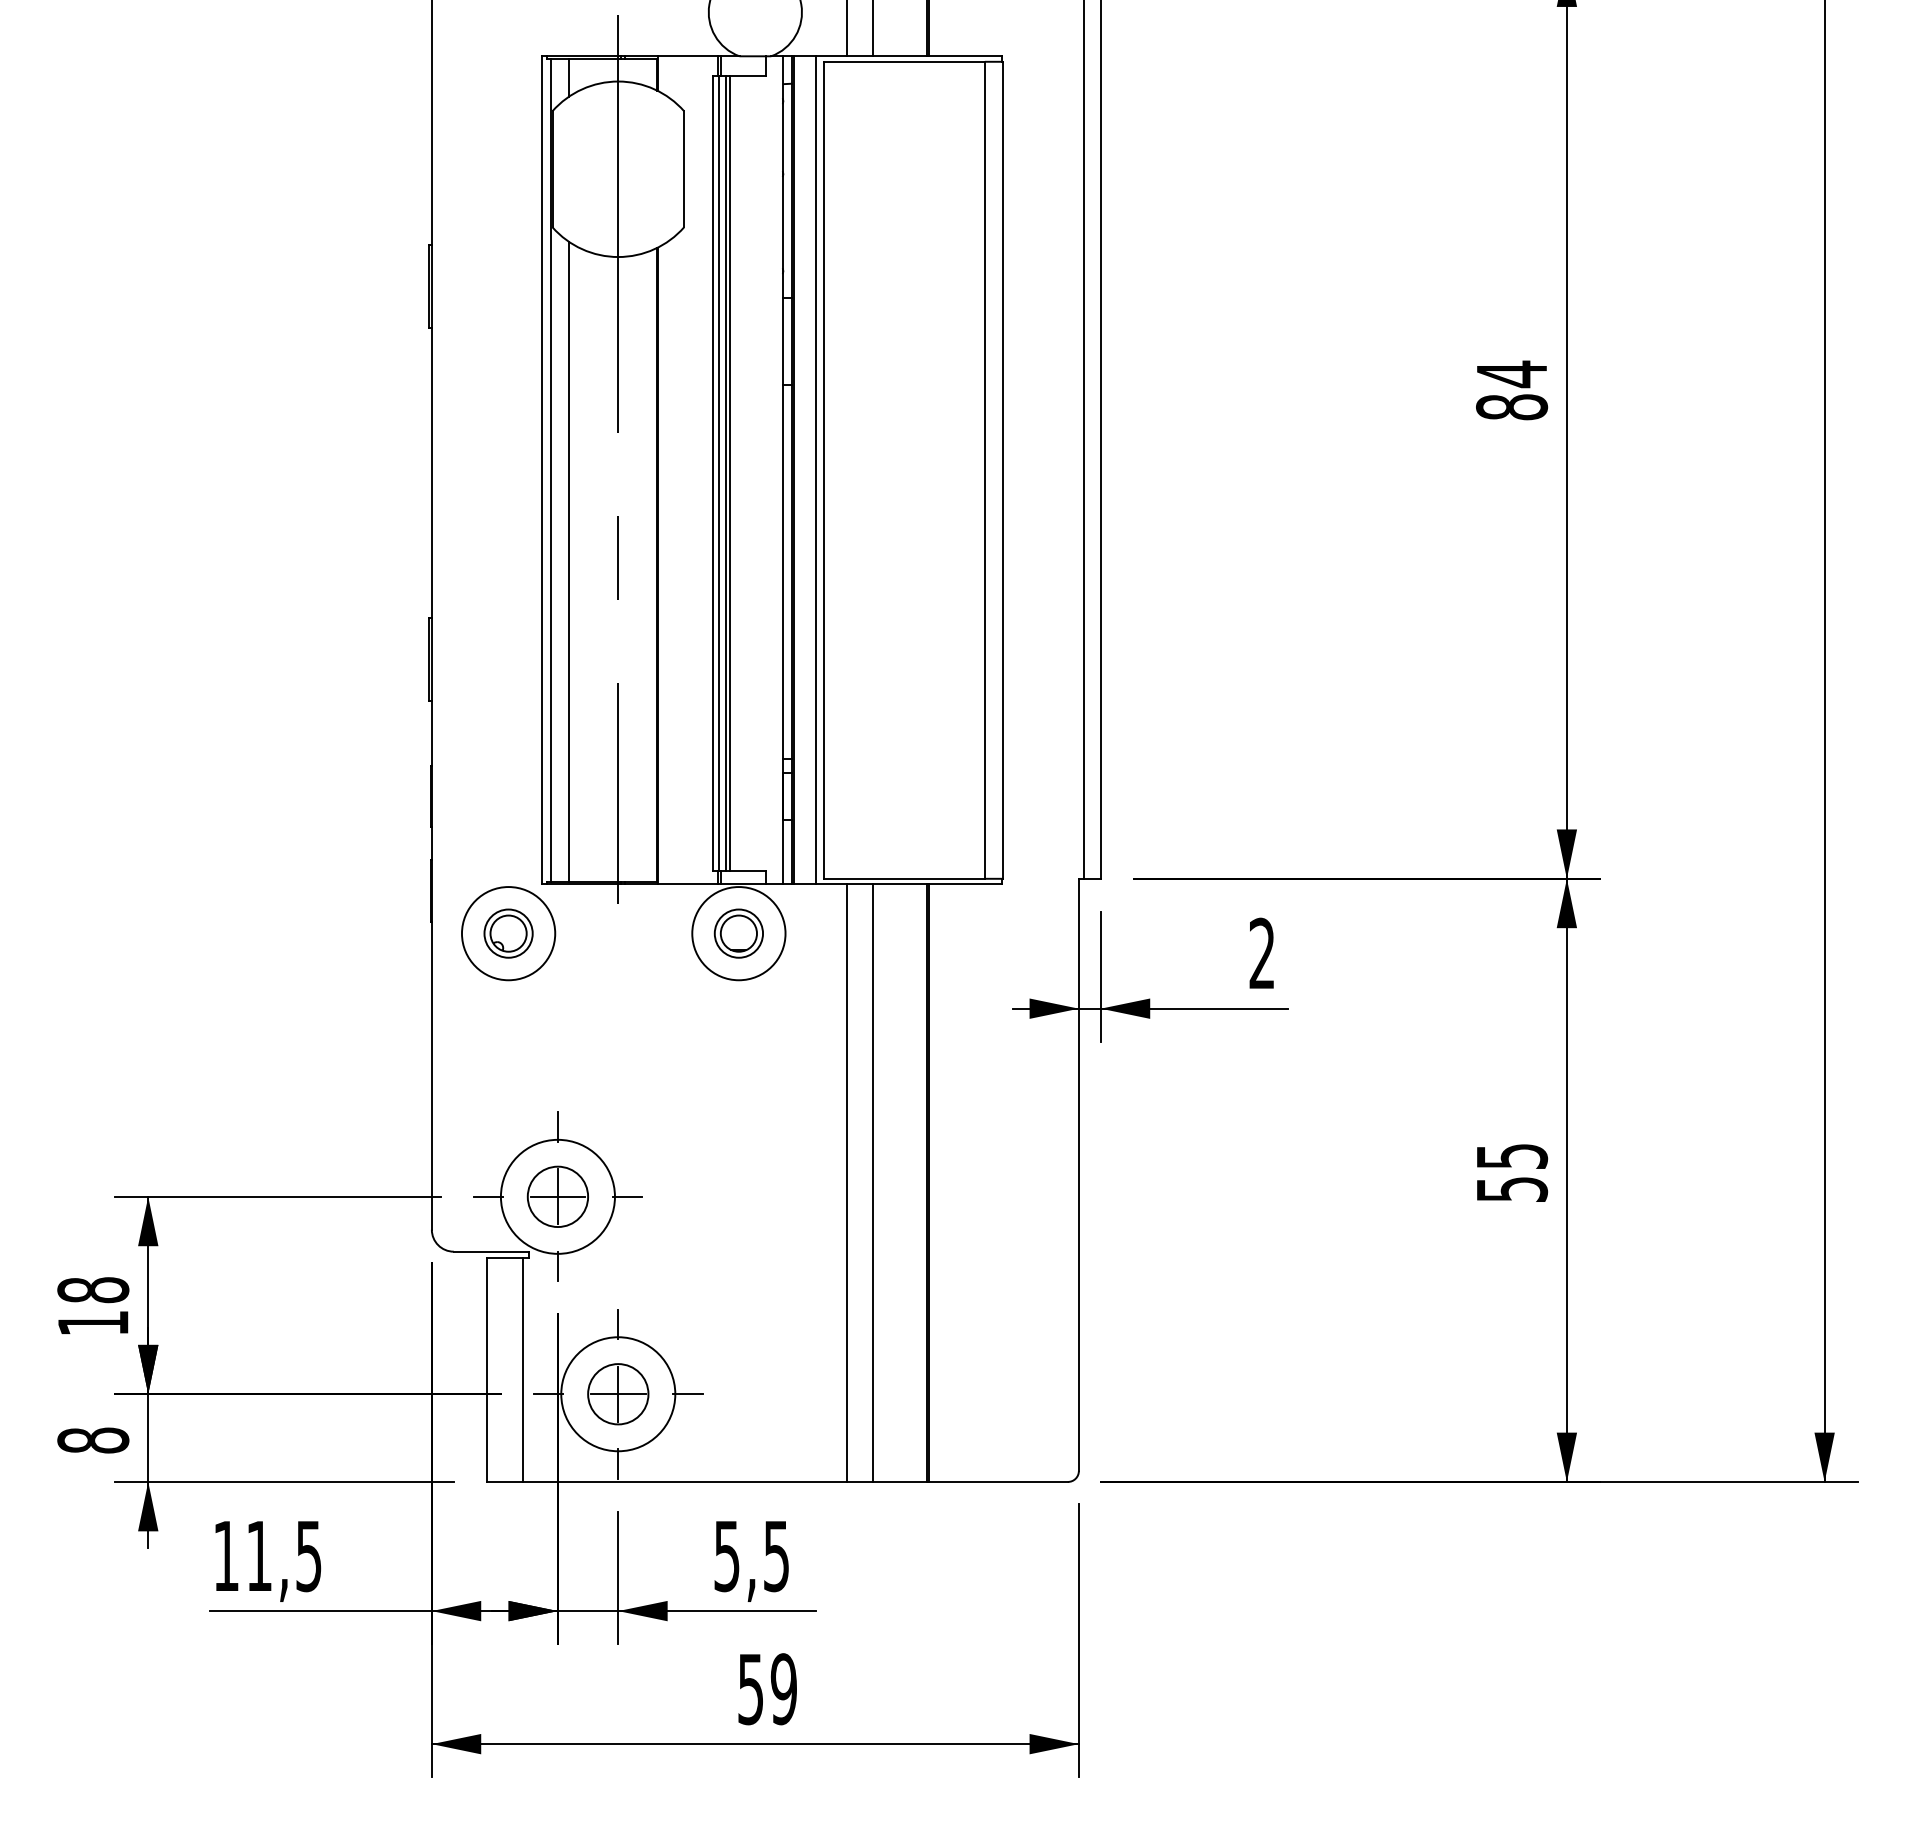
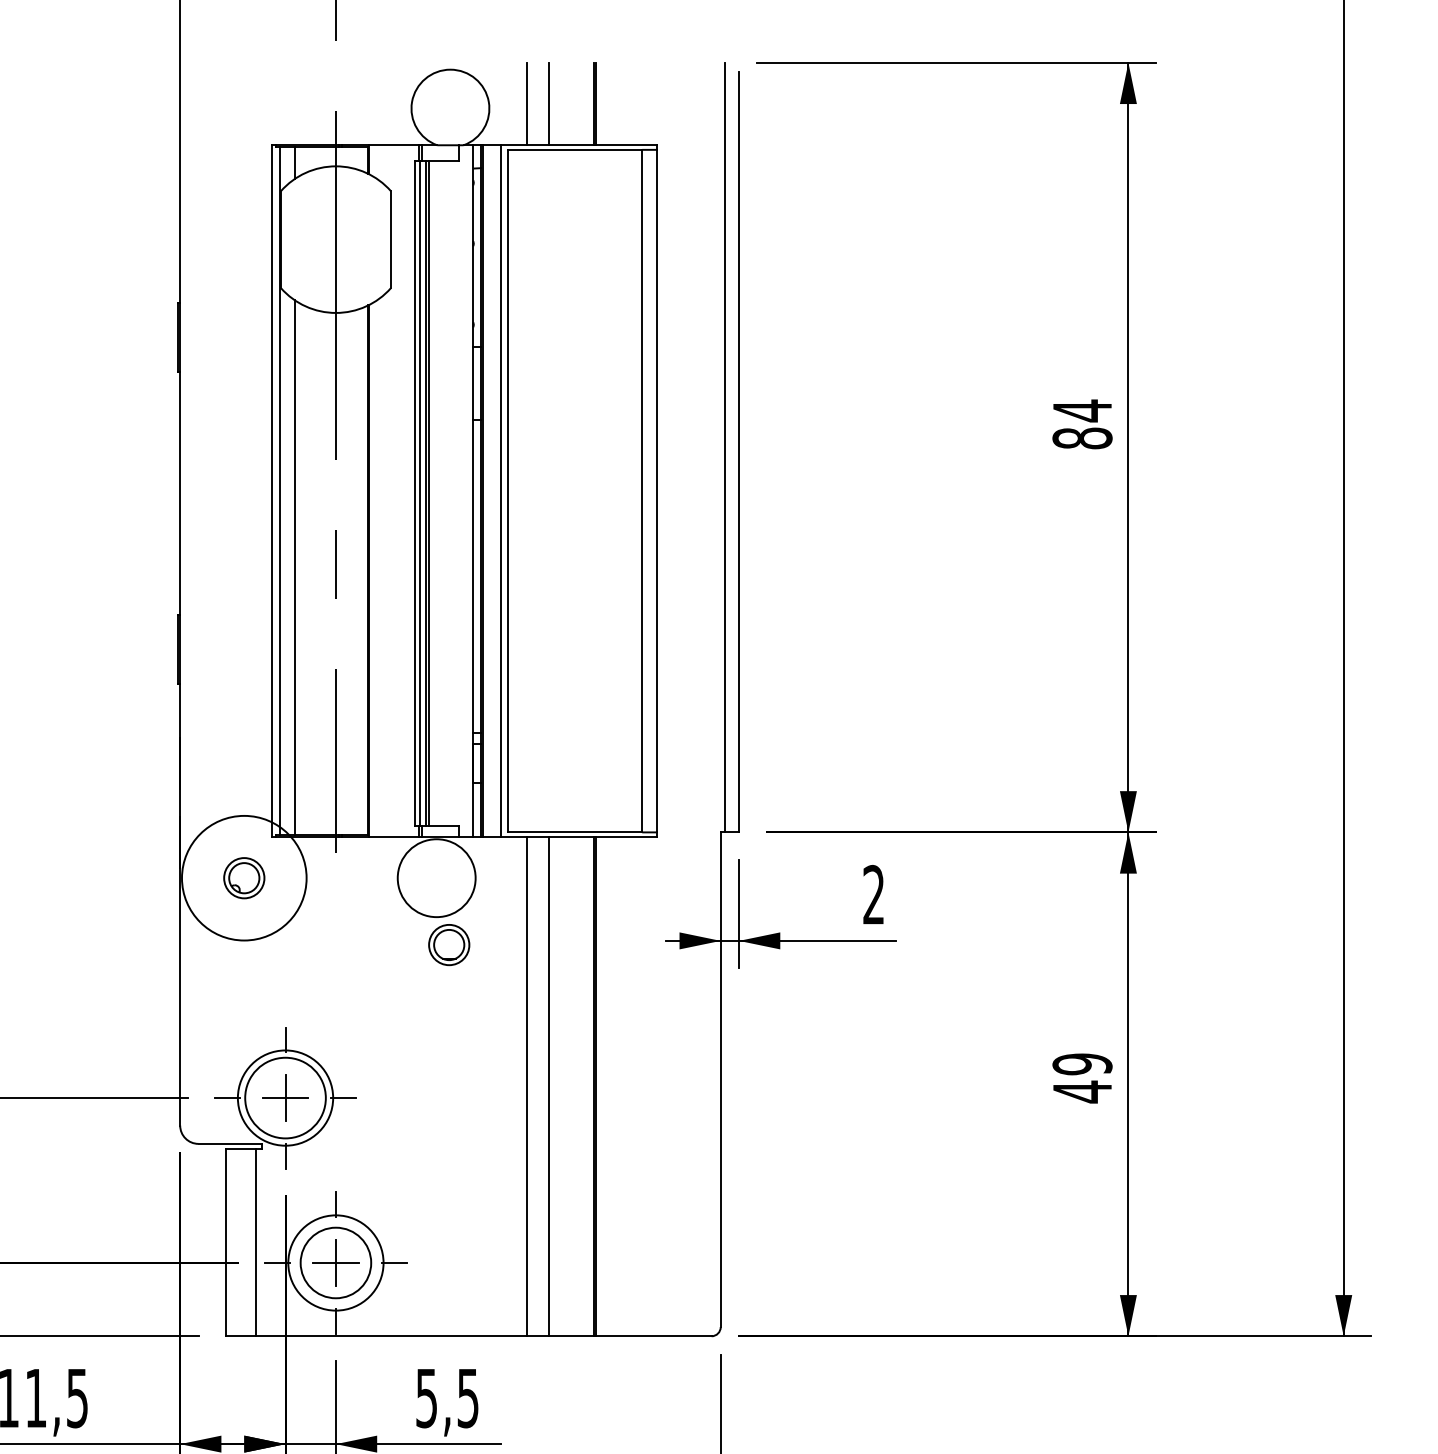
circle: (508, 933) -> (244, 878), size x1.6
part: (738, 933) -> (448, 944), moved
text: (1512, 1173) -> (1082, 1078), 55 -> 49
circle: (557, 1196) -> (285, 1097), size x1.6
circle: (618, 1394) -> (336, 1263), size x1.4

